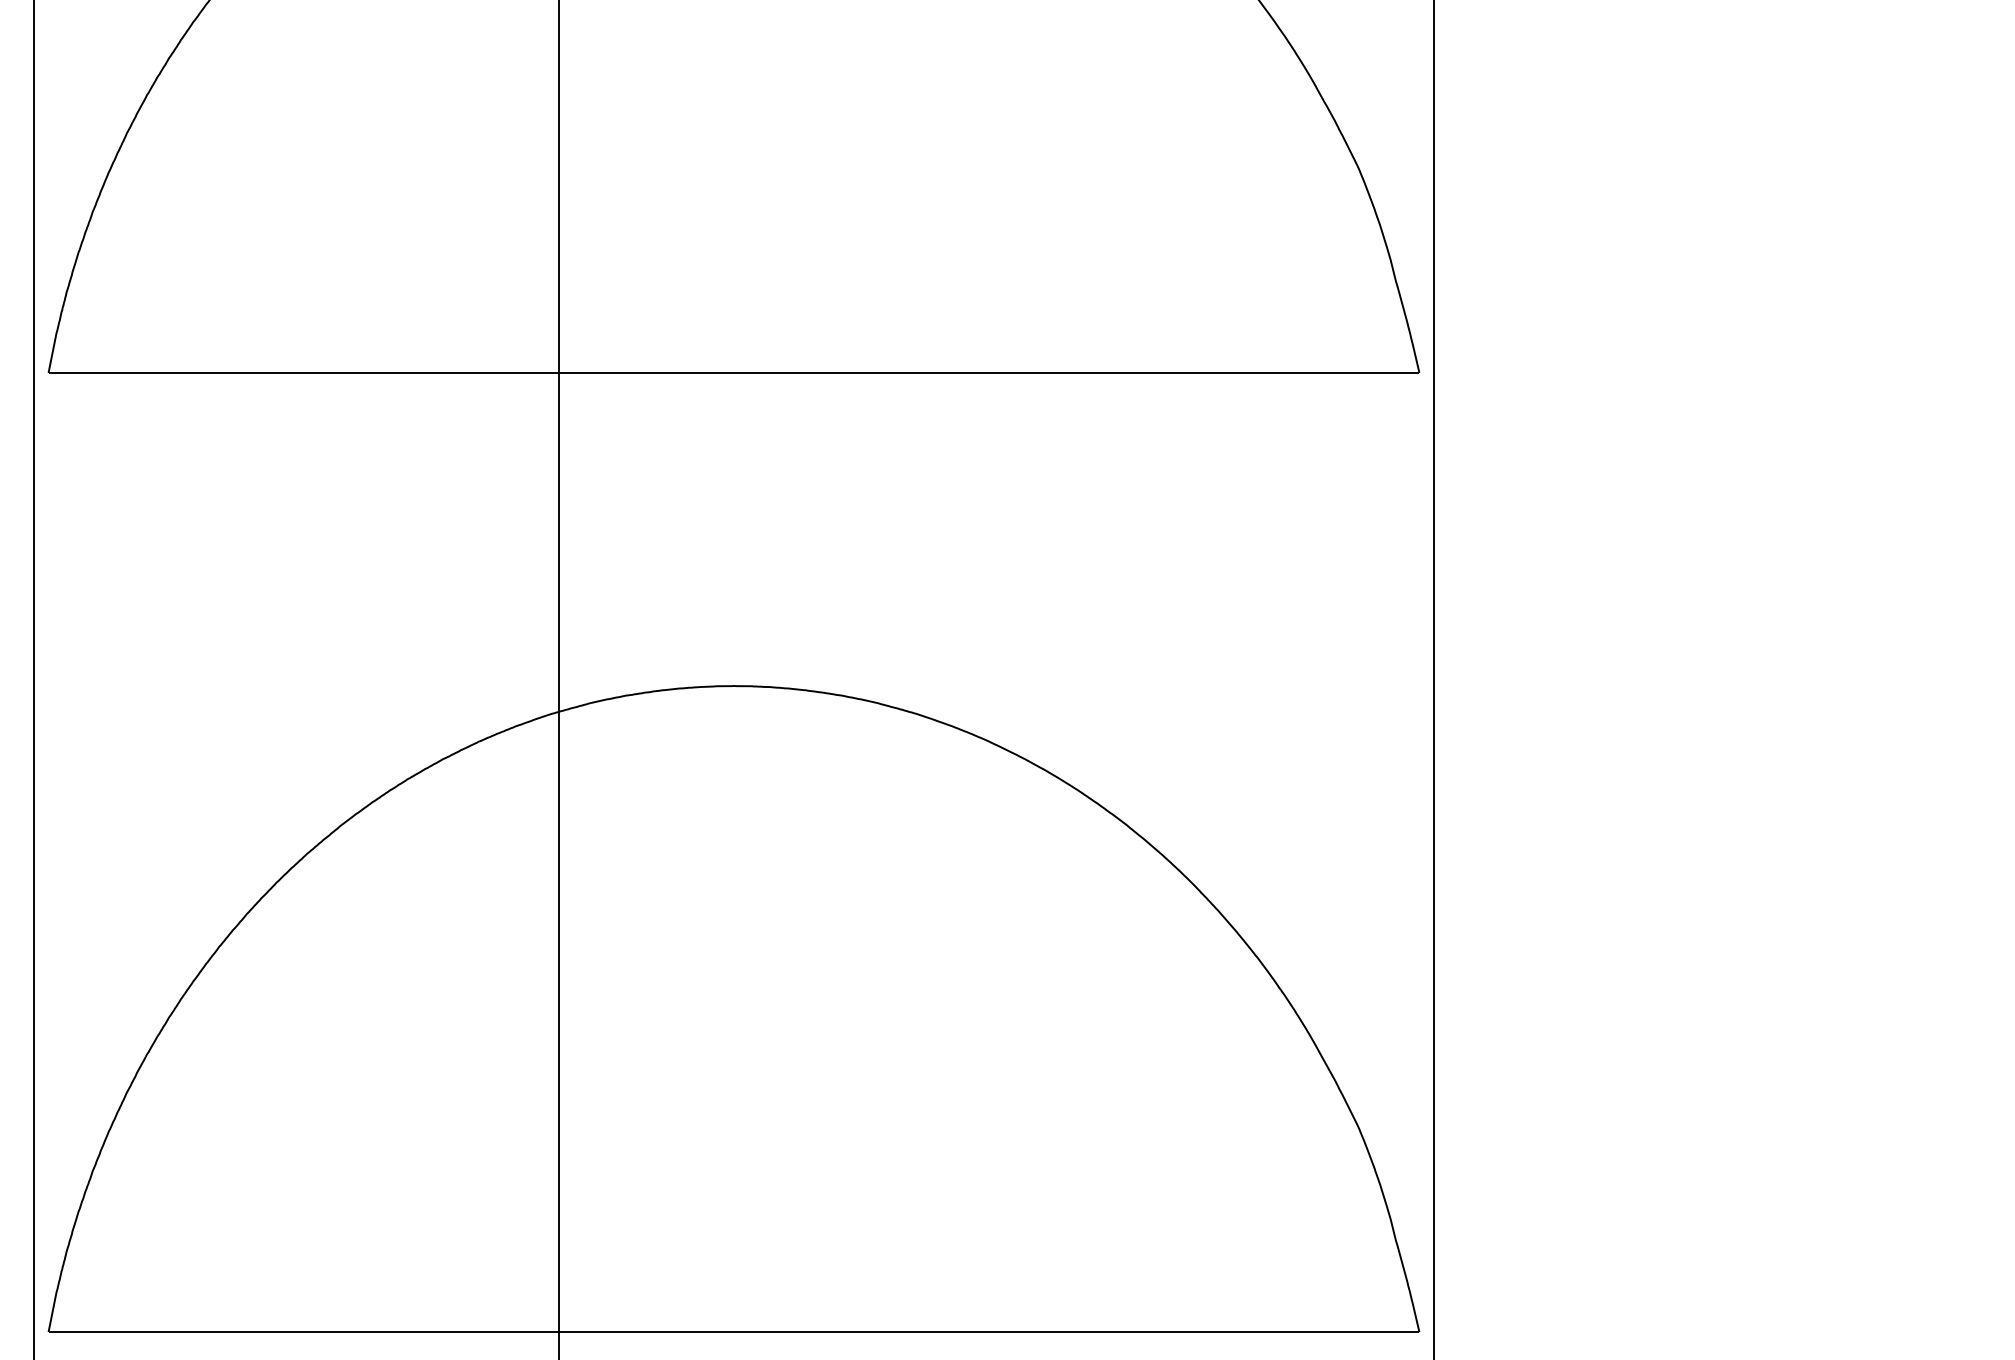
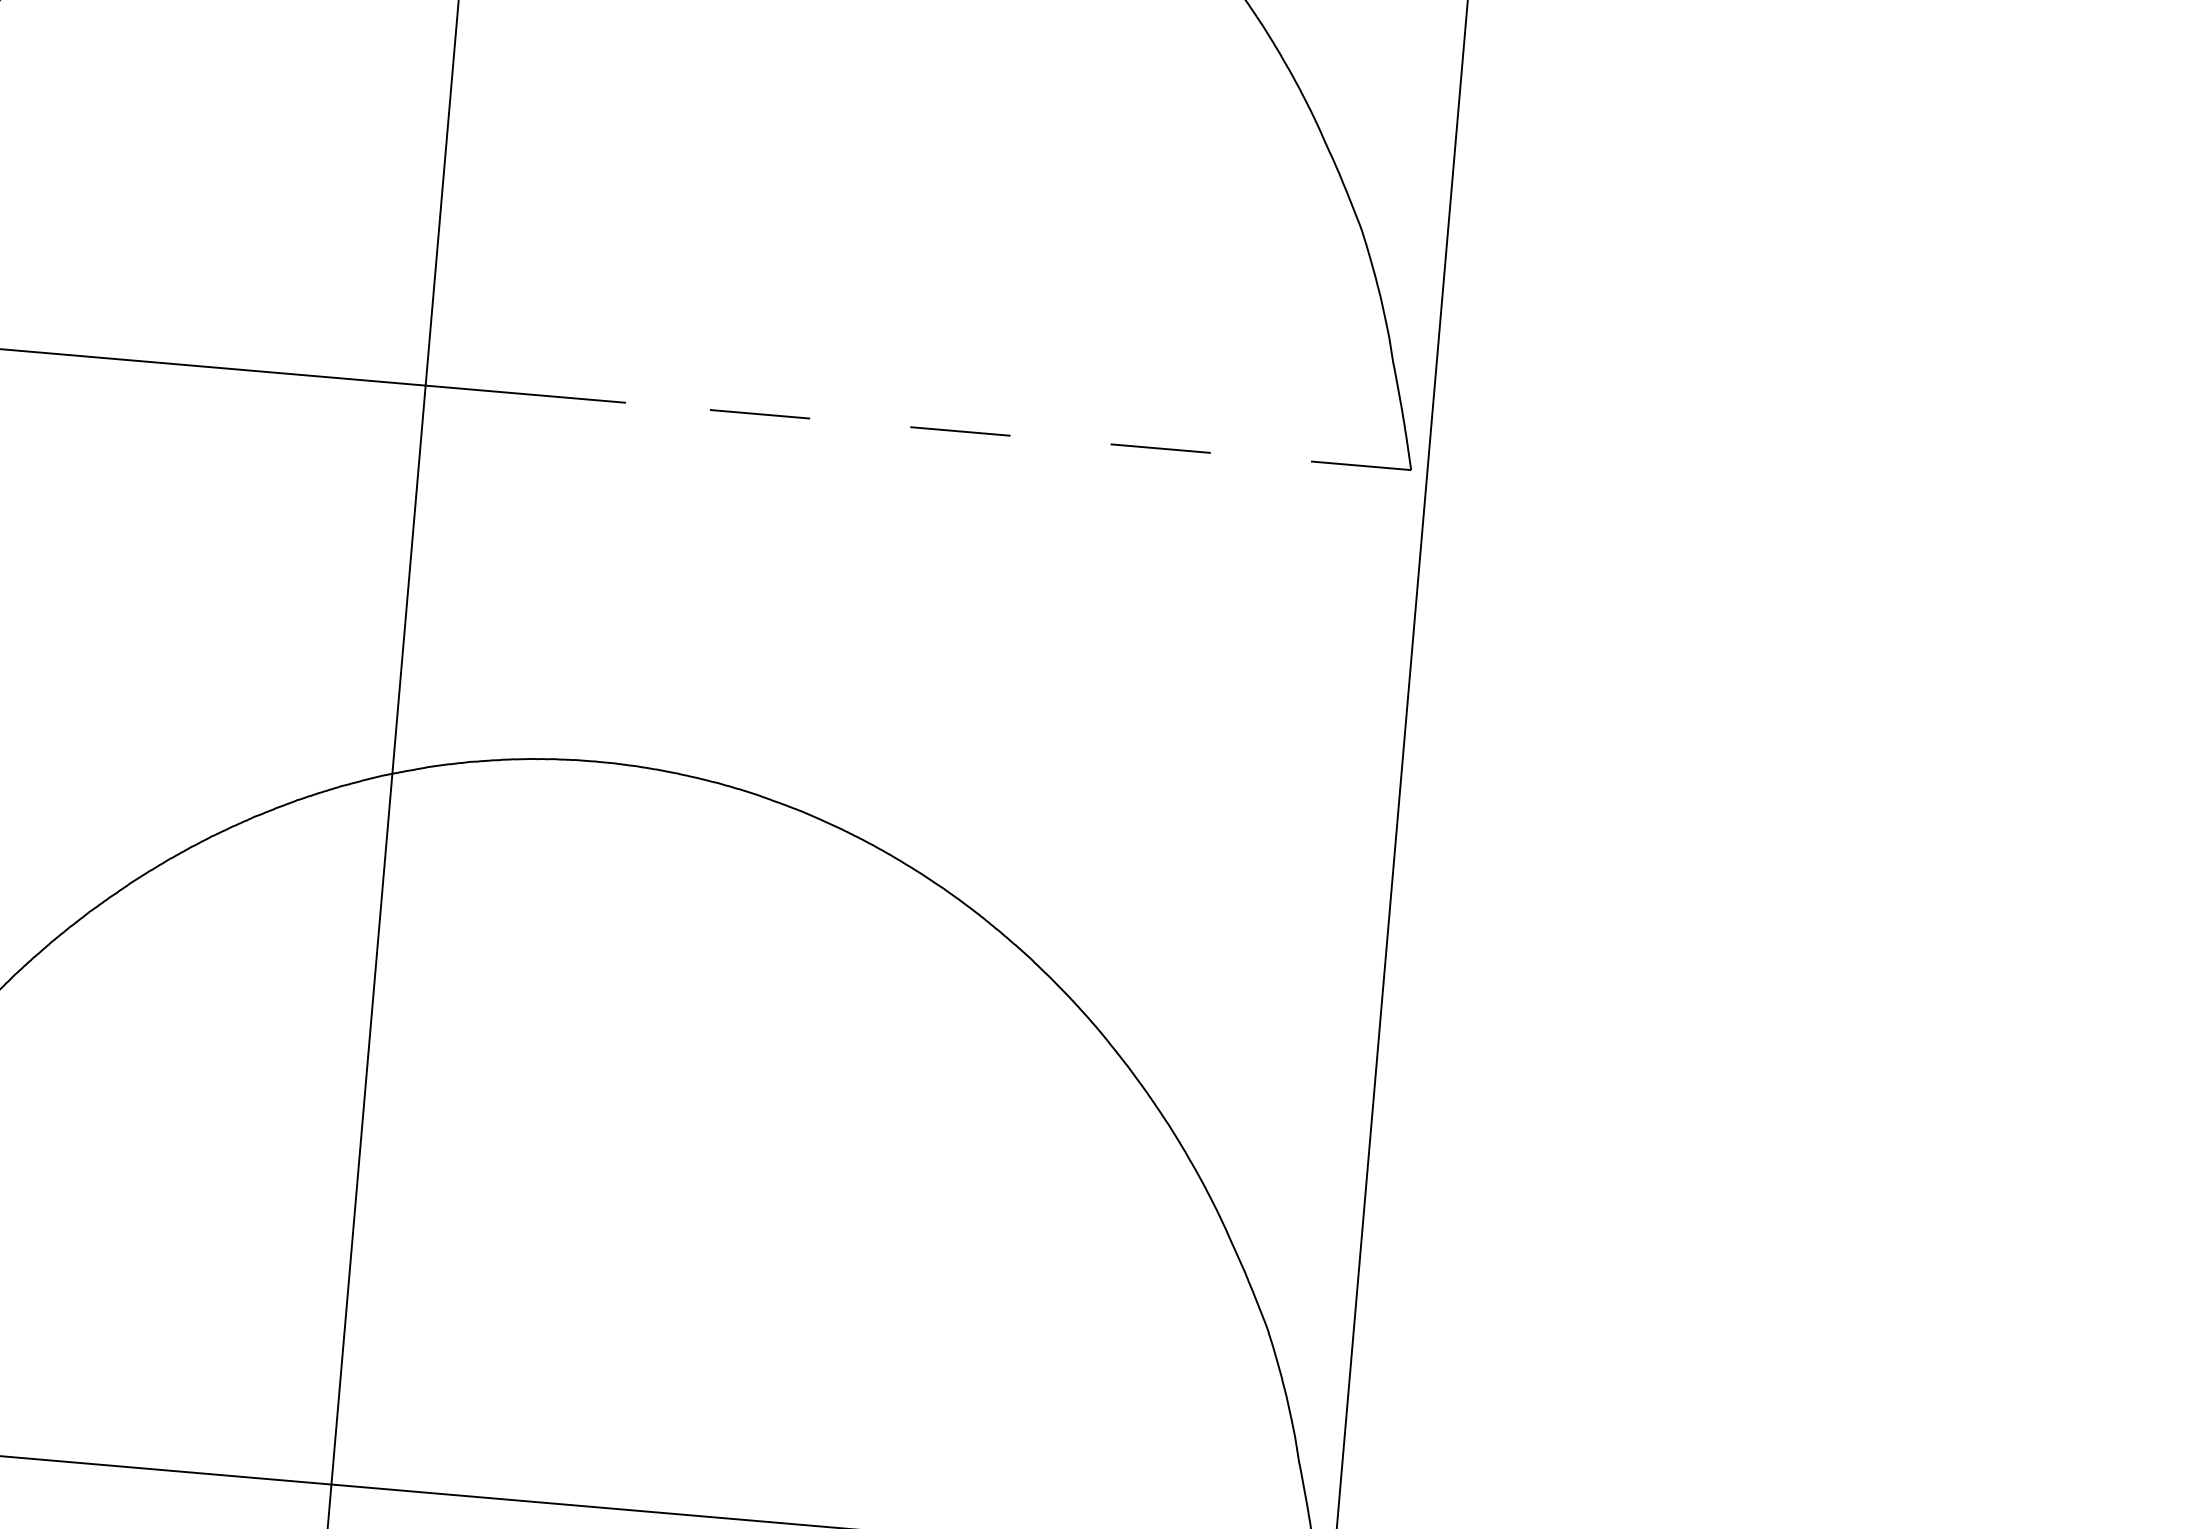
line: (1076, 372) -> (1018, 435), solid -> dashed

